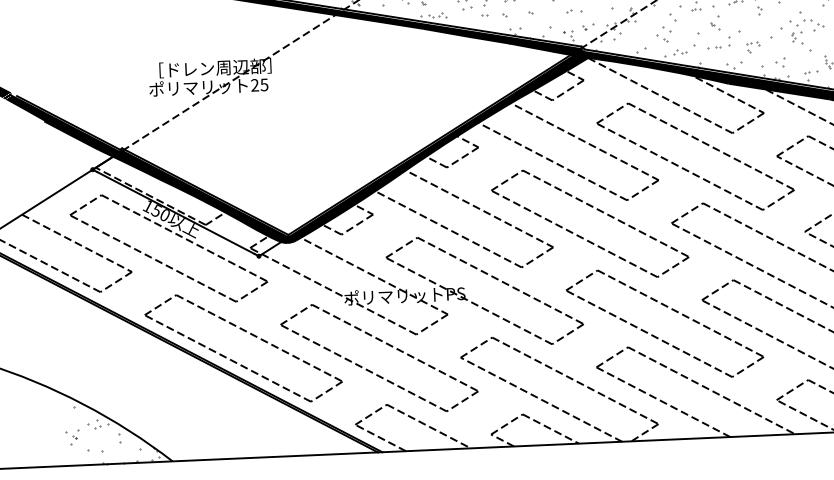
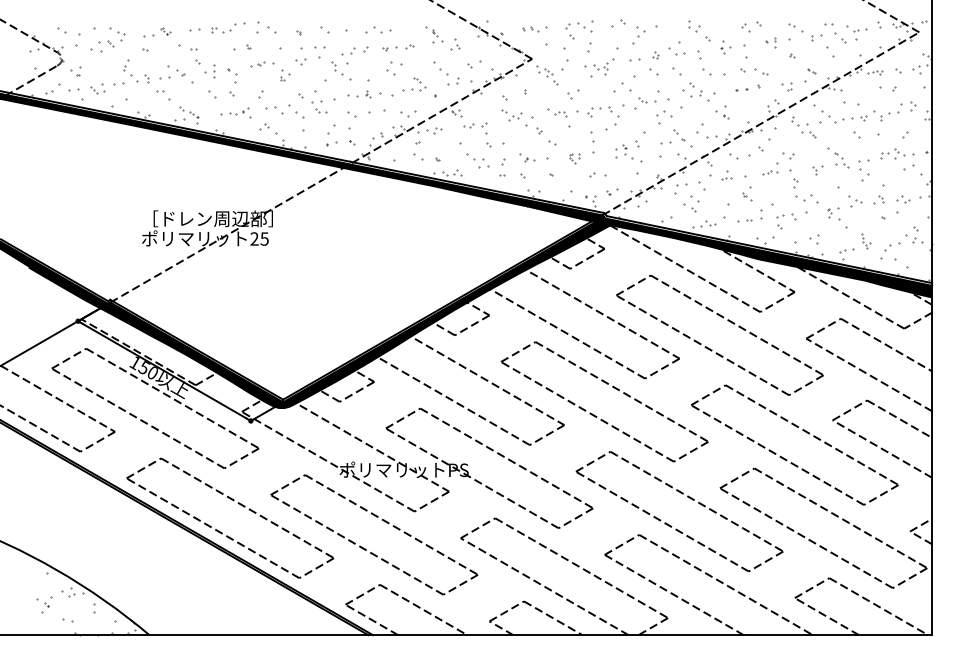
part: (652, 20) -> (680, 188), added
part: (796, 22) -> (803, 197), moved
part: (753, 47) -> (786, 221), size x1.43
part: (95, 450) -> (67, 620), size x0.62

